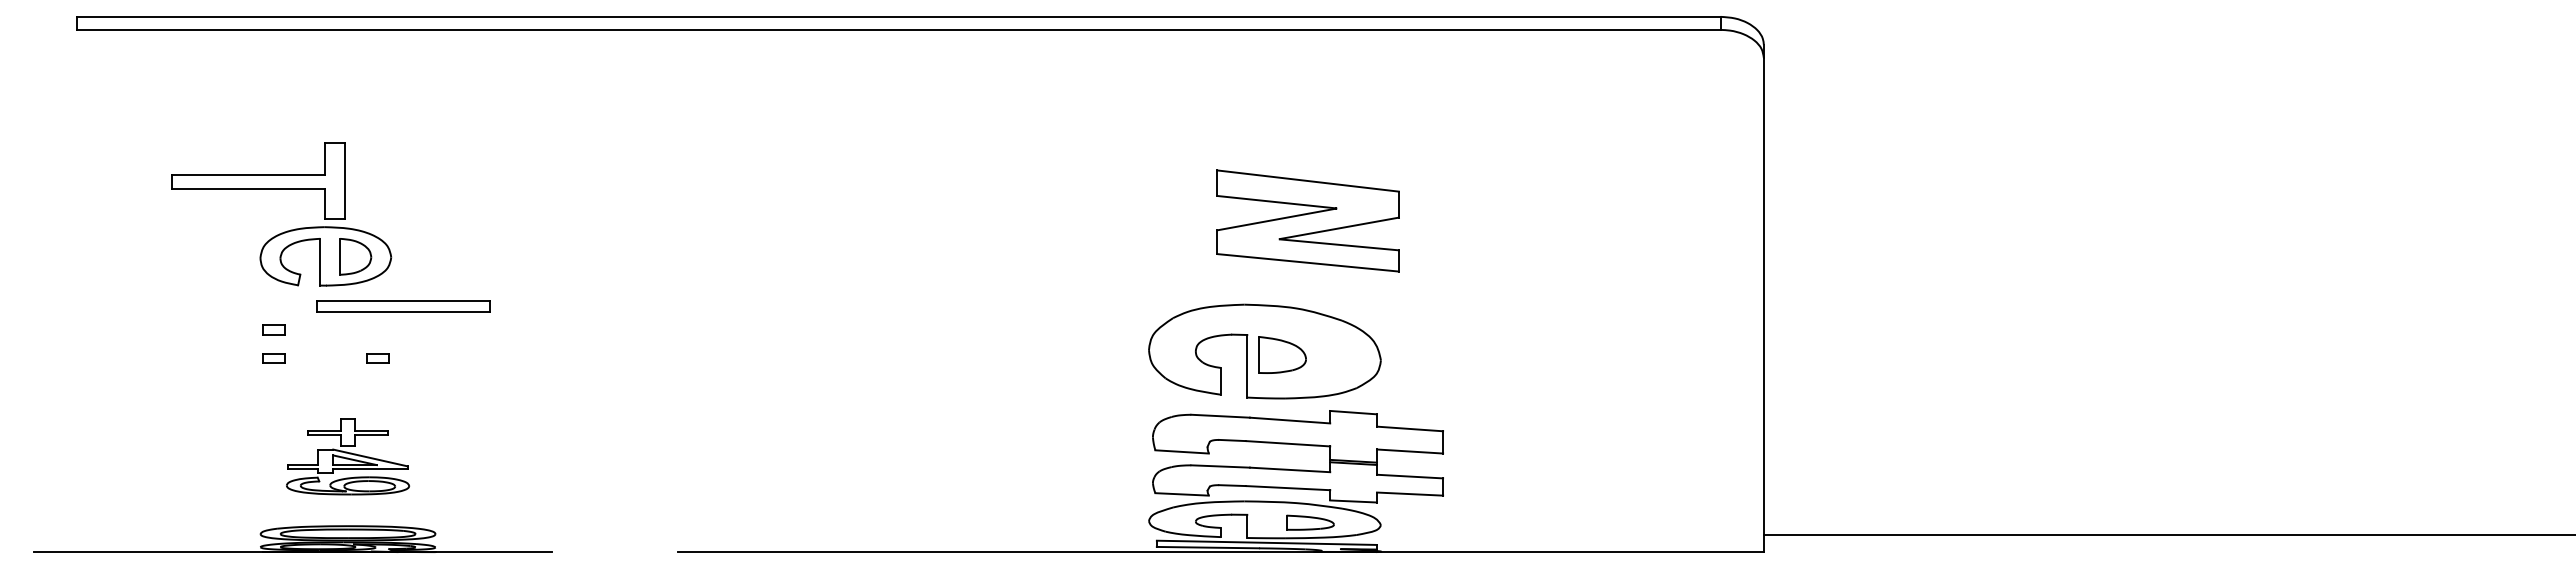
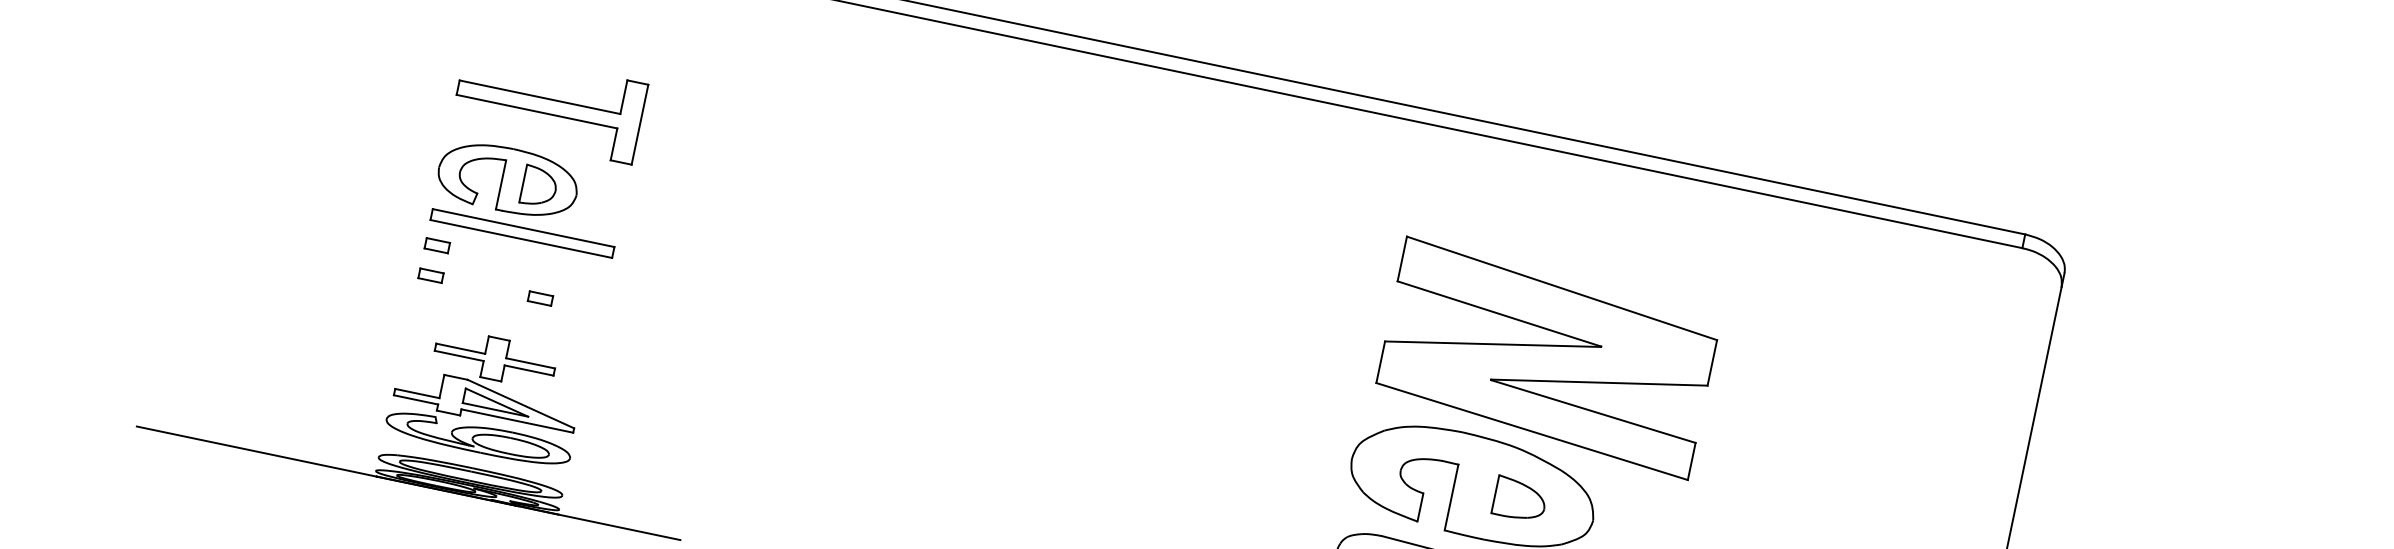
part: (258, 180) -> (549, 105), moved
part: (1307, 220) -> (1546, 357), size x1.67
part: (403, 306) -> (522, 233), moved
part: (1282, 354) -> (1520, 499), moved
part: (347, 456) -> (486, 394), size x1.43

